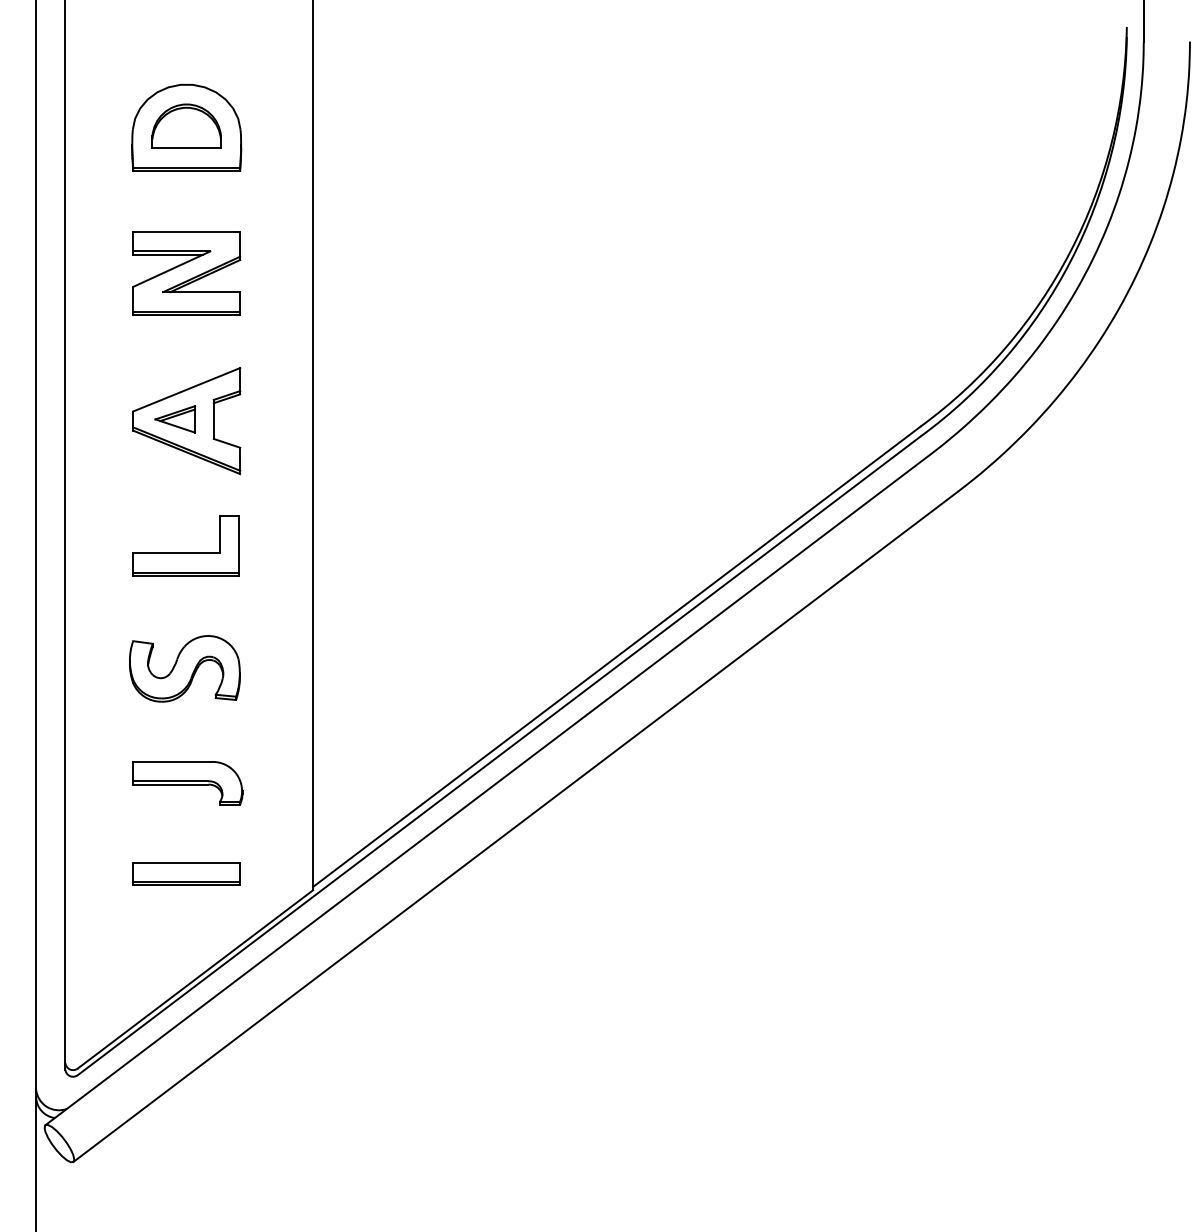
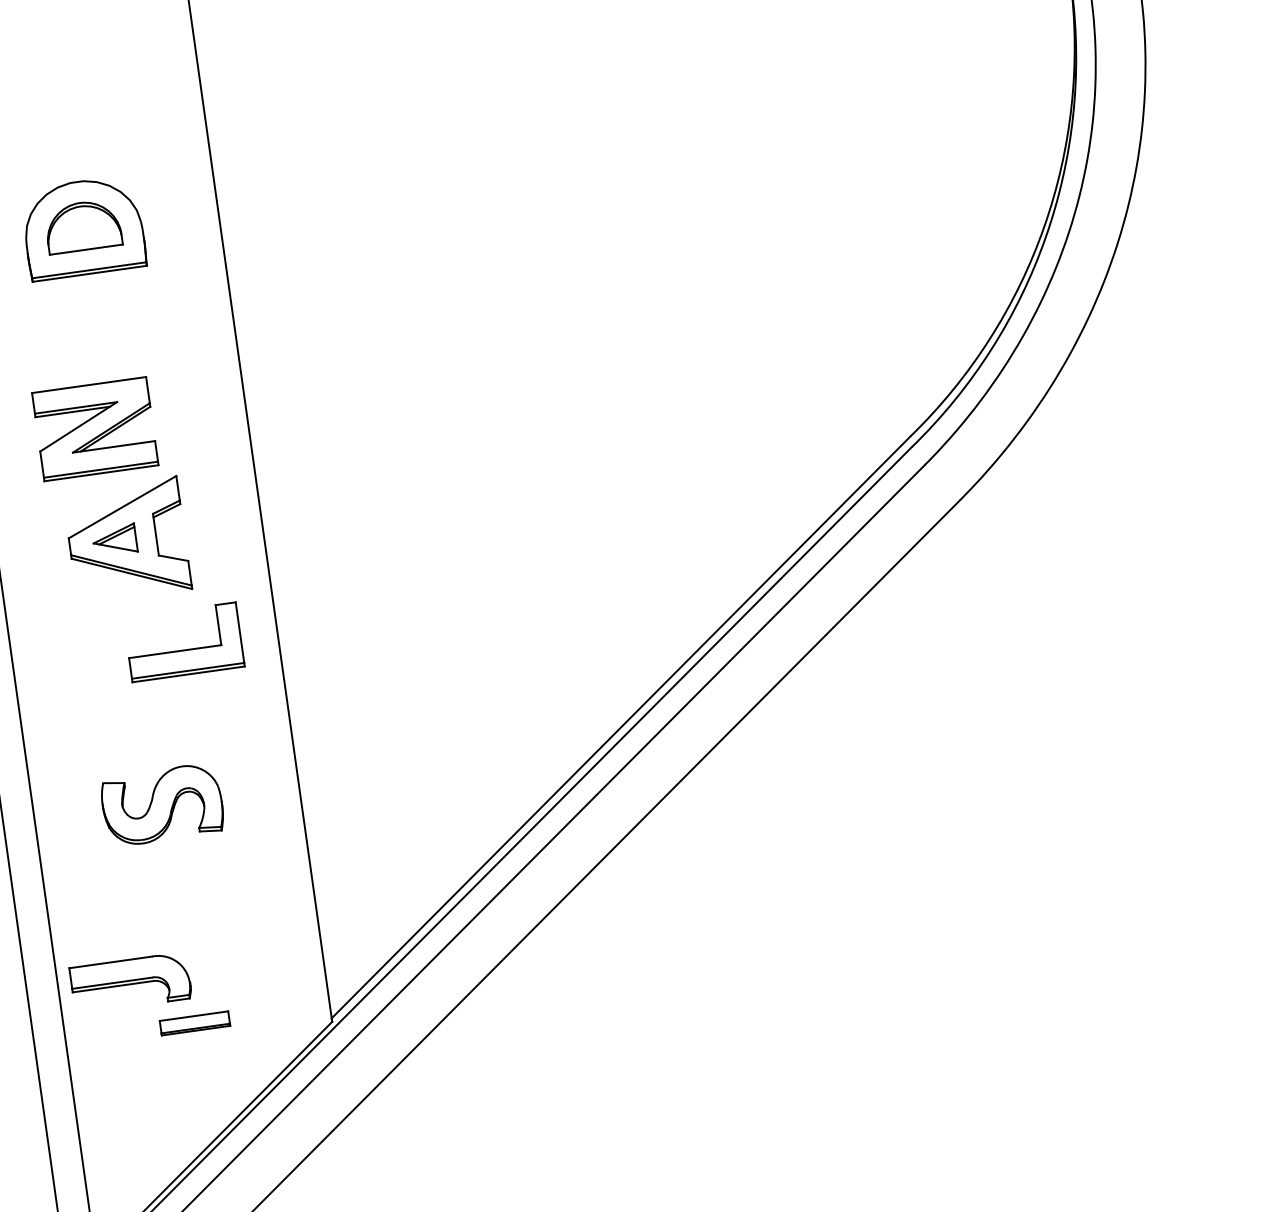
part: (186, 273) -> (95, 429), moved
part: (185, 552) -> (184, 649), moved
part: (187, 783) -> (130, 982), moved
part: (186, 873) -> (194, 1022), size x0.6

